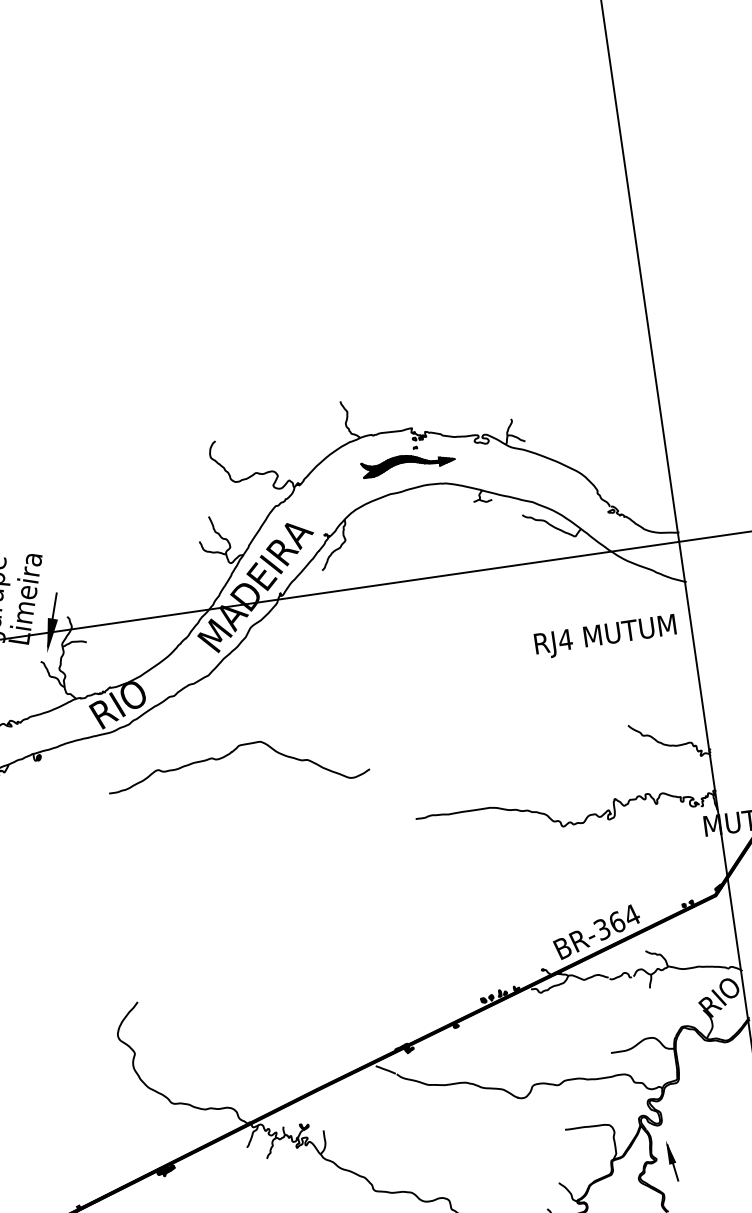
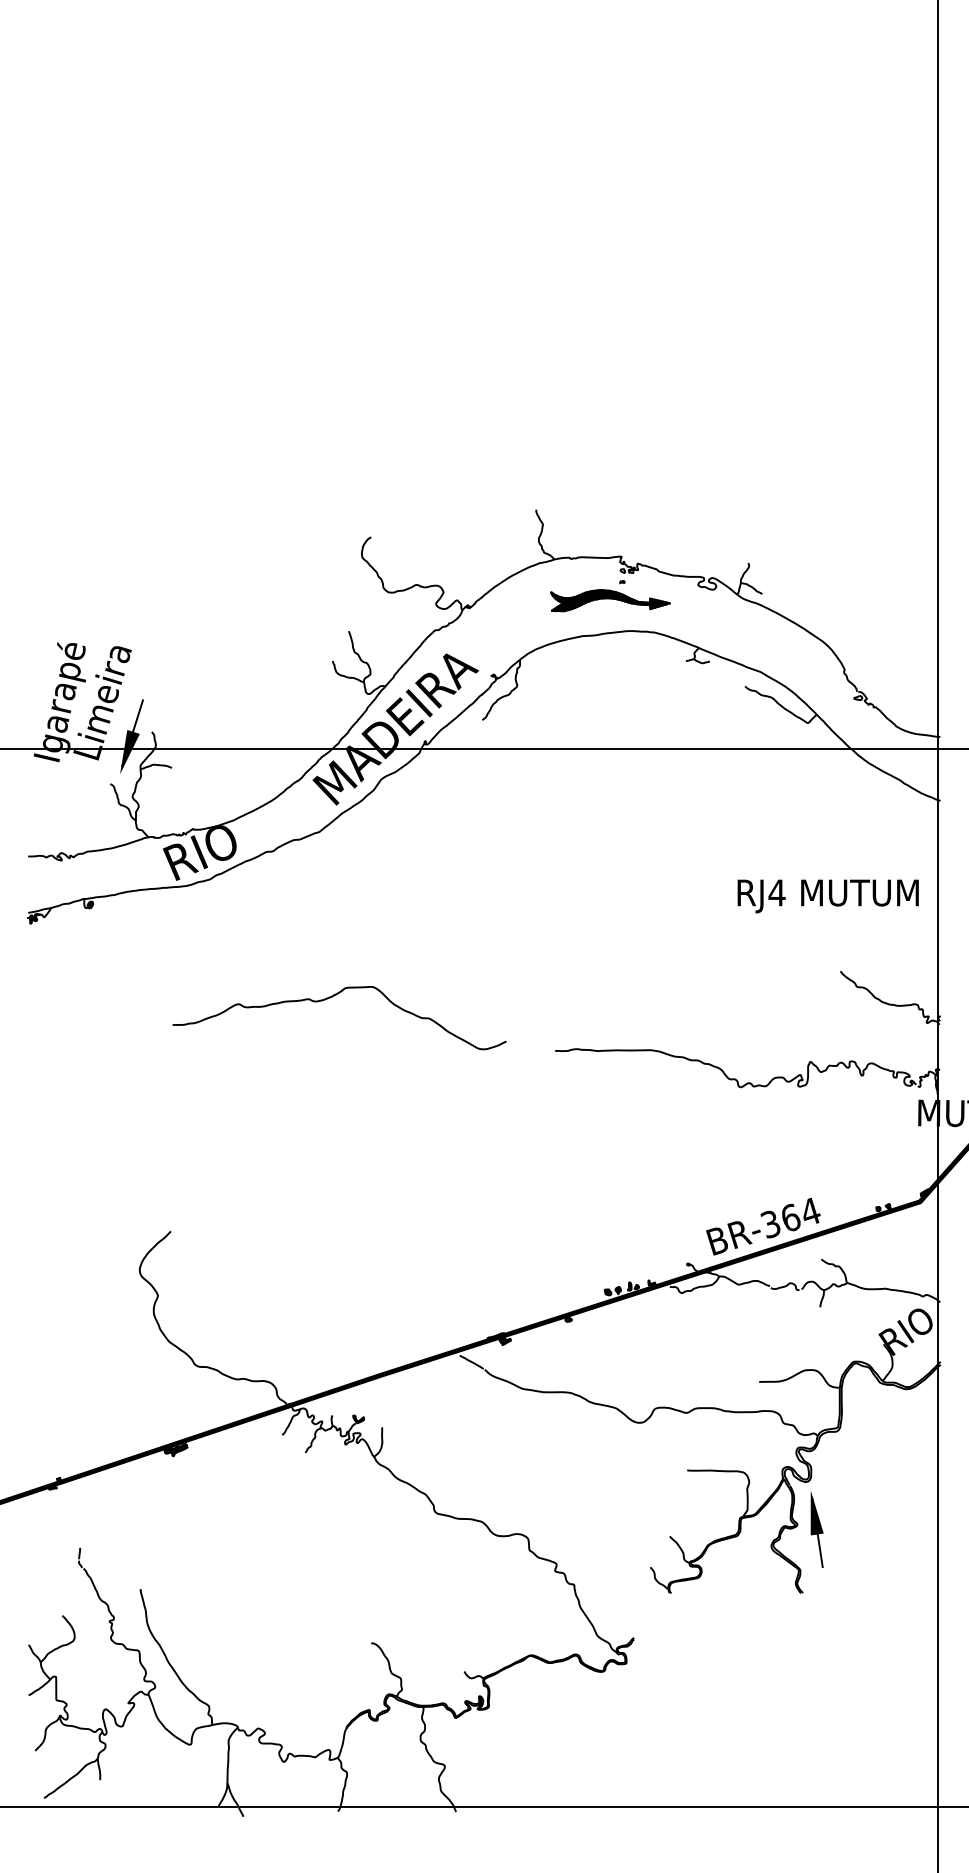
text: (605, 637) -> (827, 896), moved
part: (228, 755) -> (330, 998), moved
part: (671, 1161) -> (816, 1529), size x1.43

